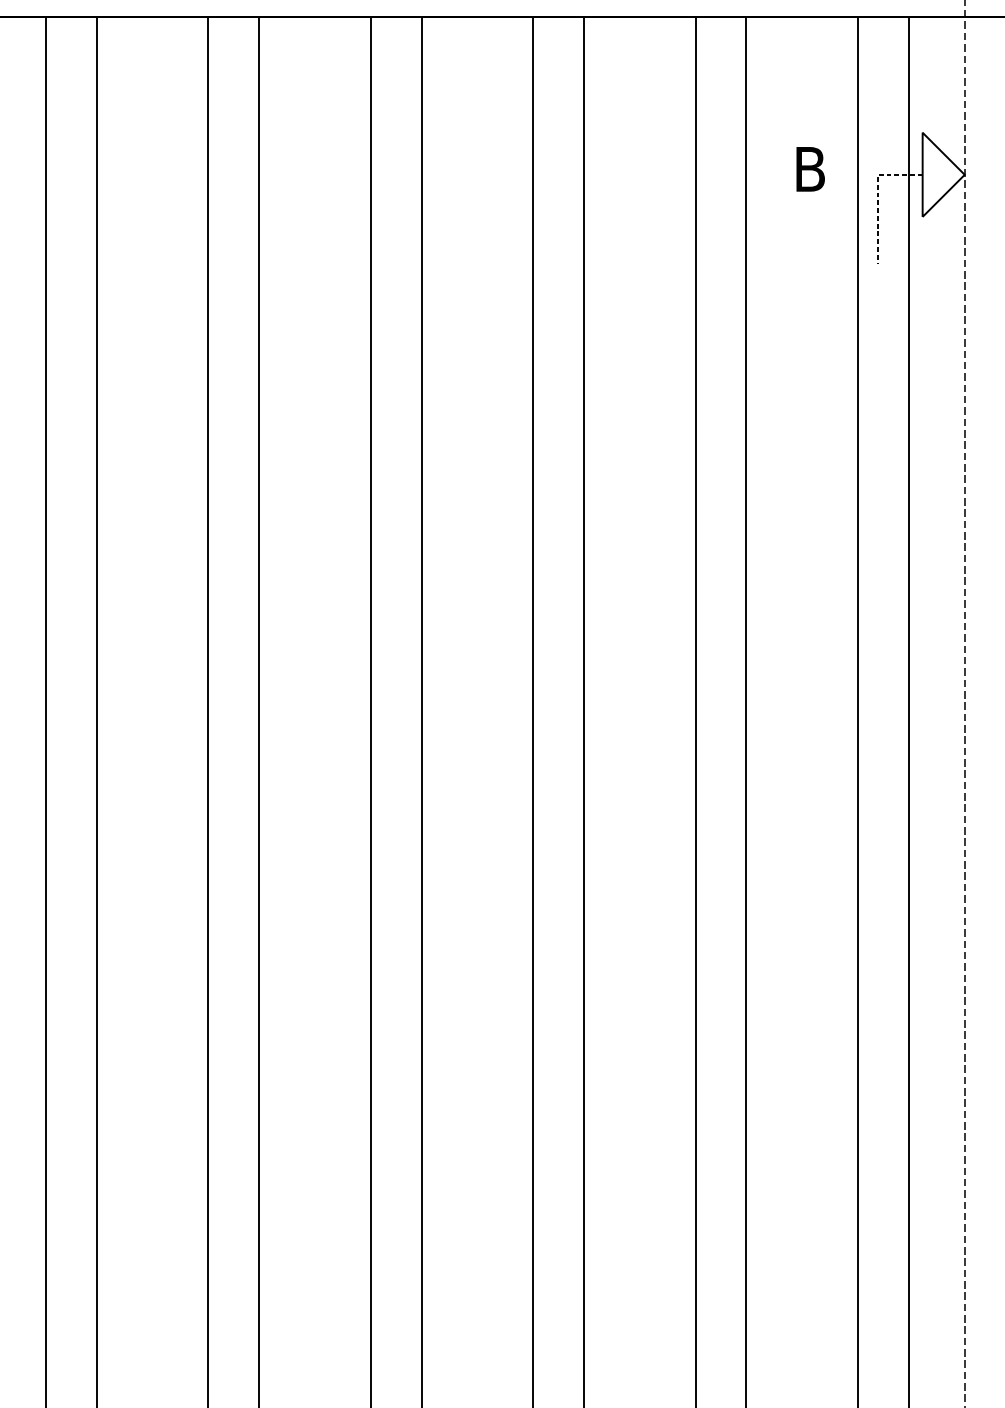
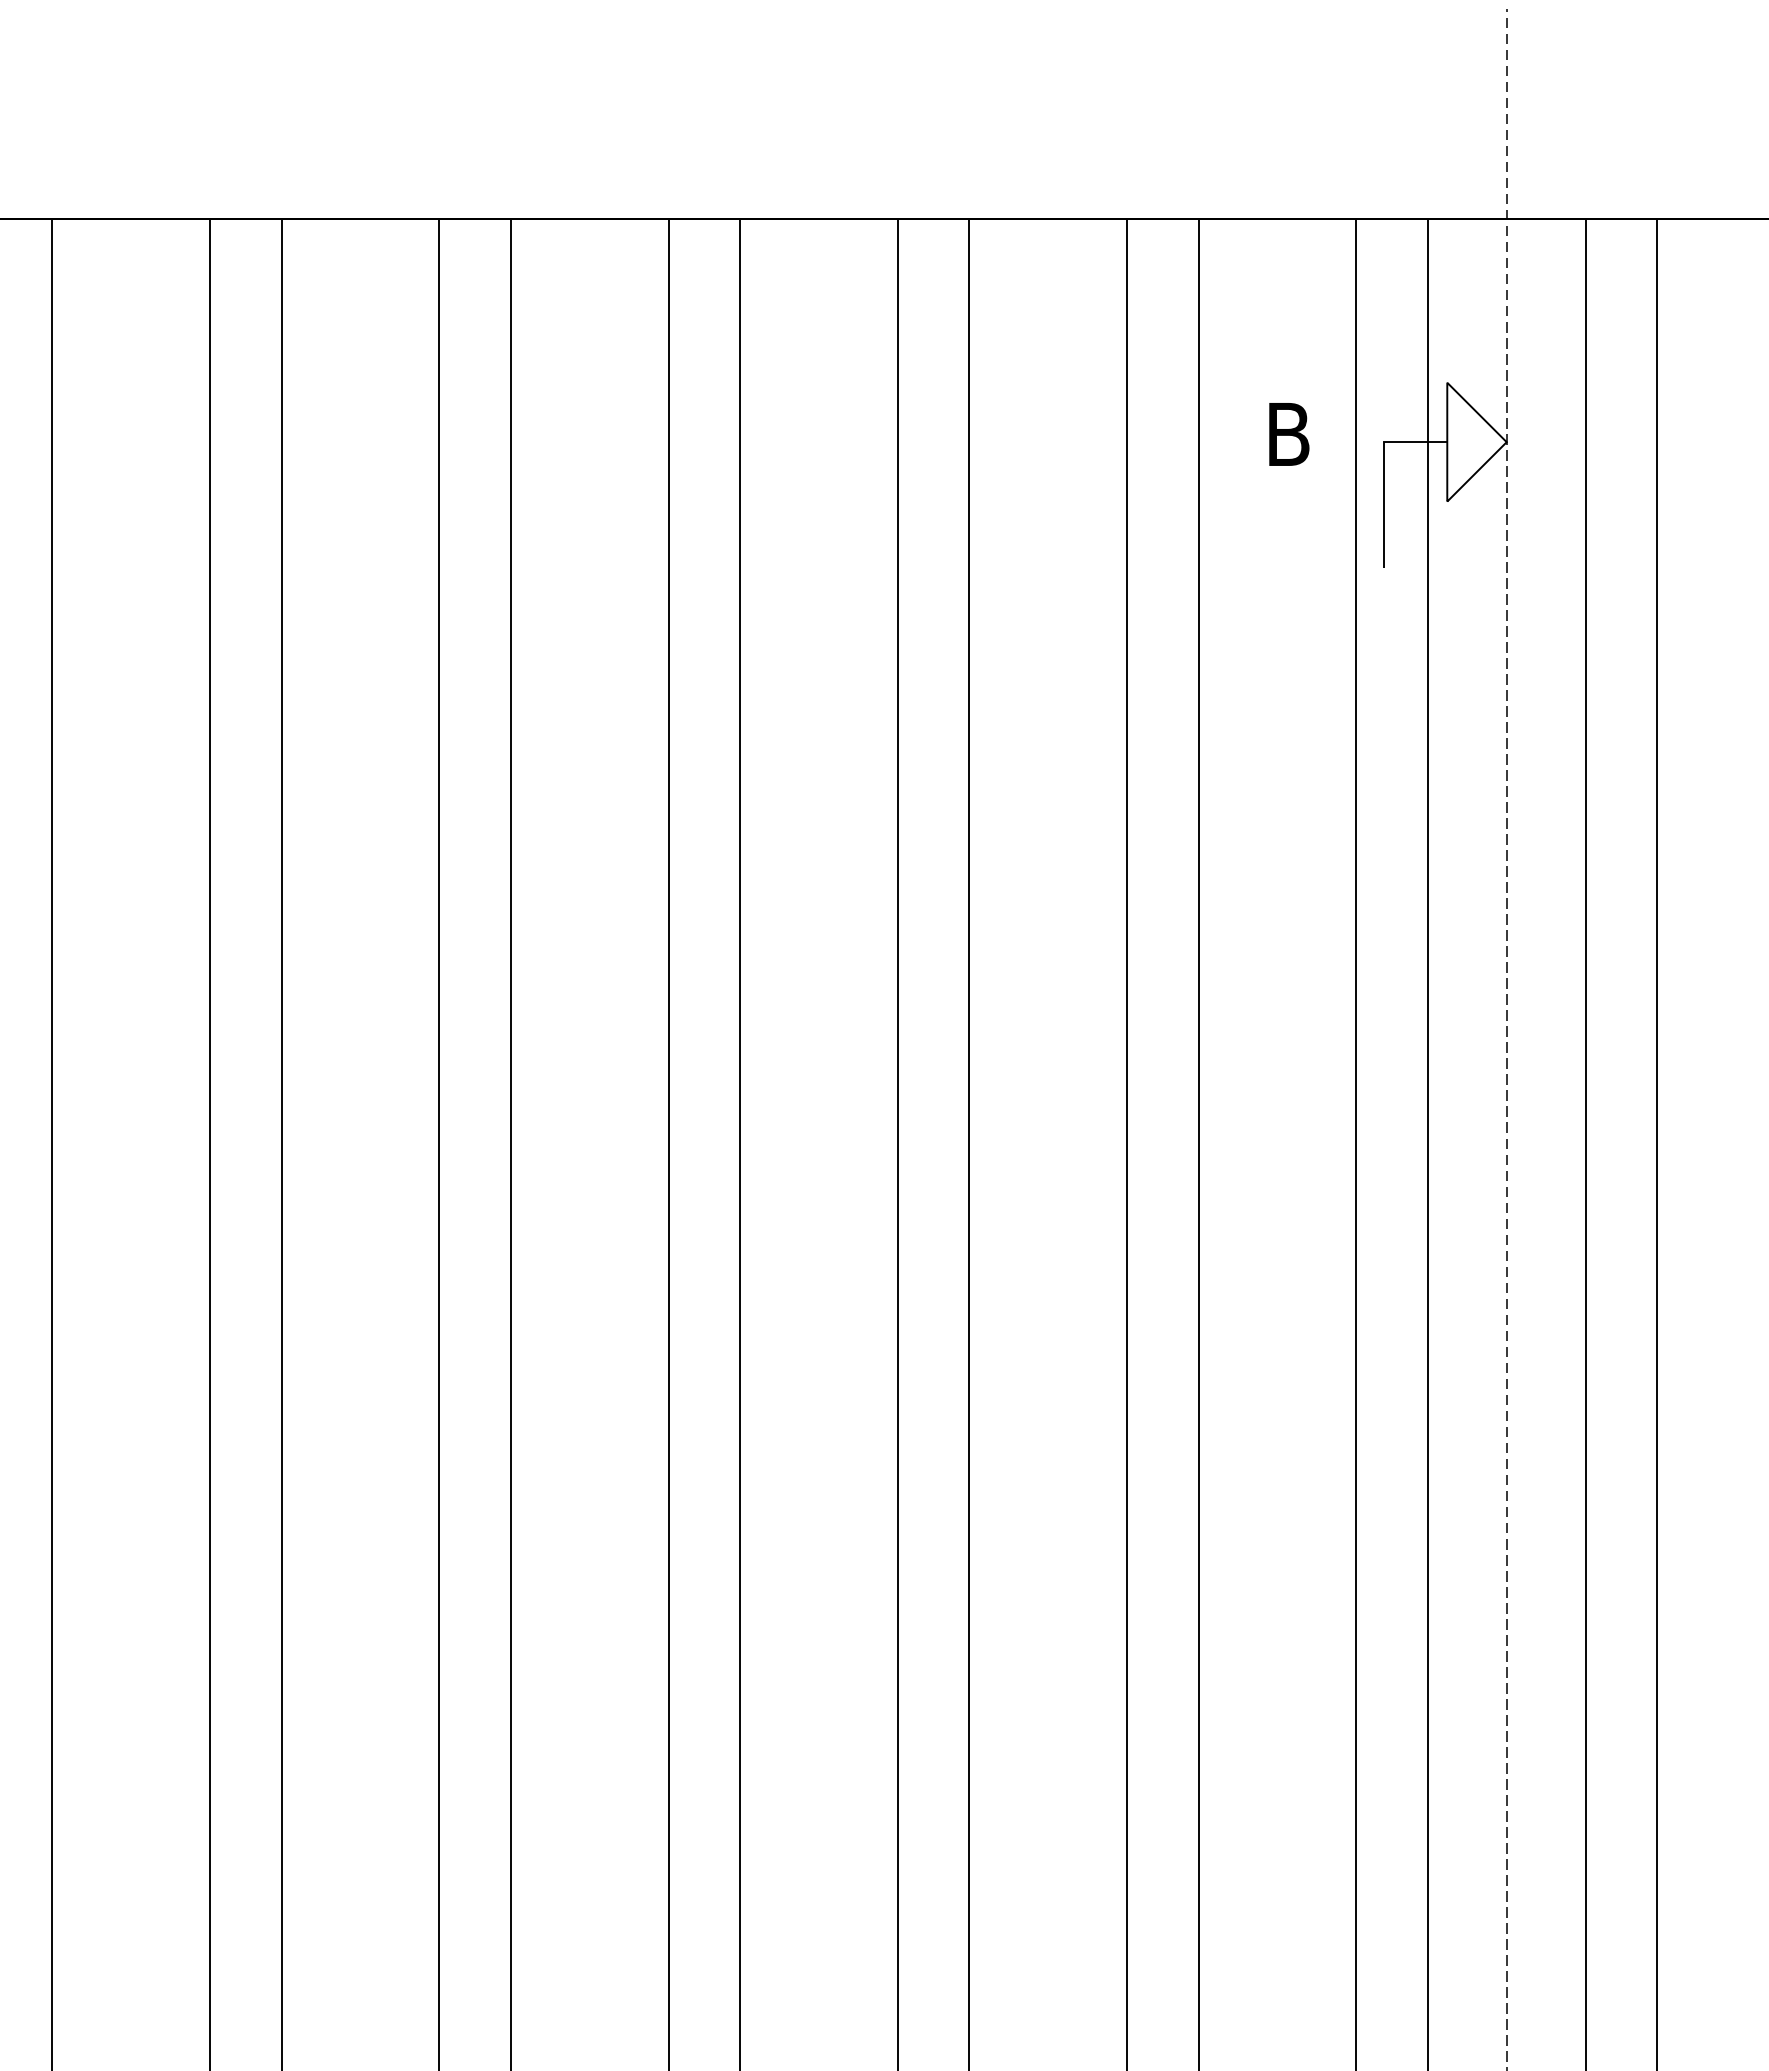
line: (878, 196) -> (1384, 472), dashed -> solid

